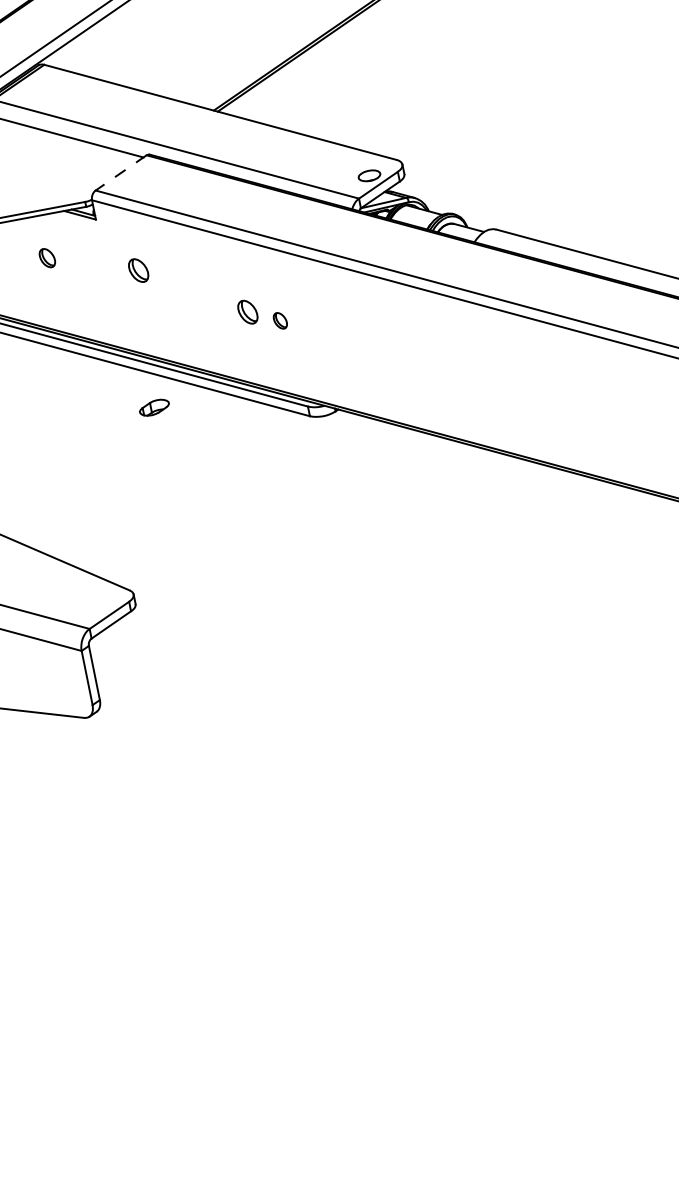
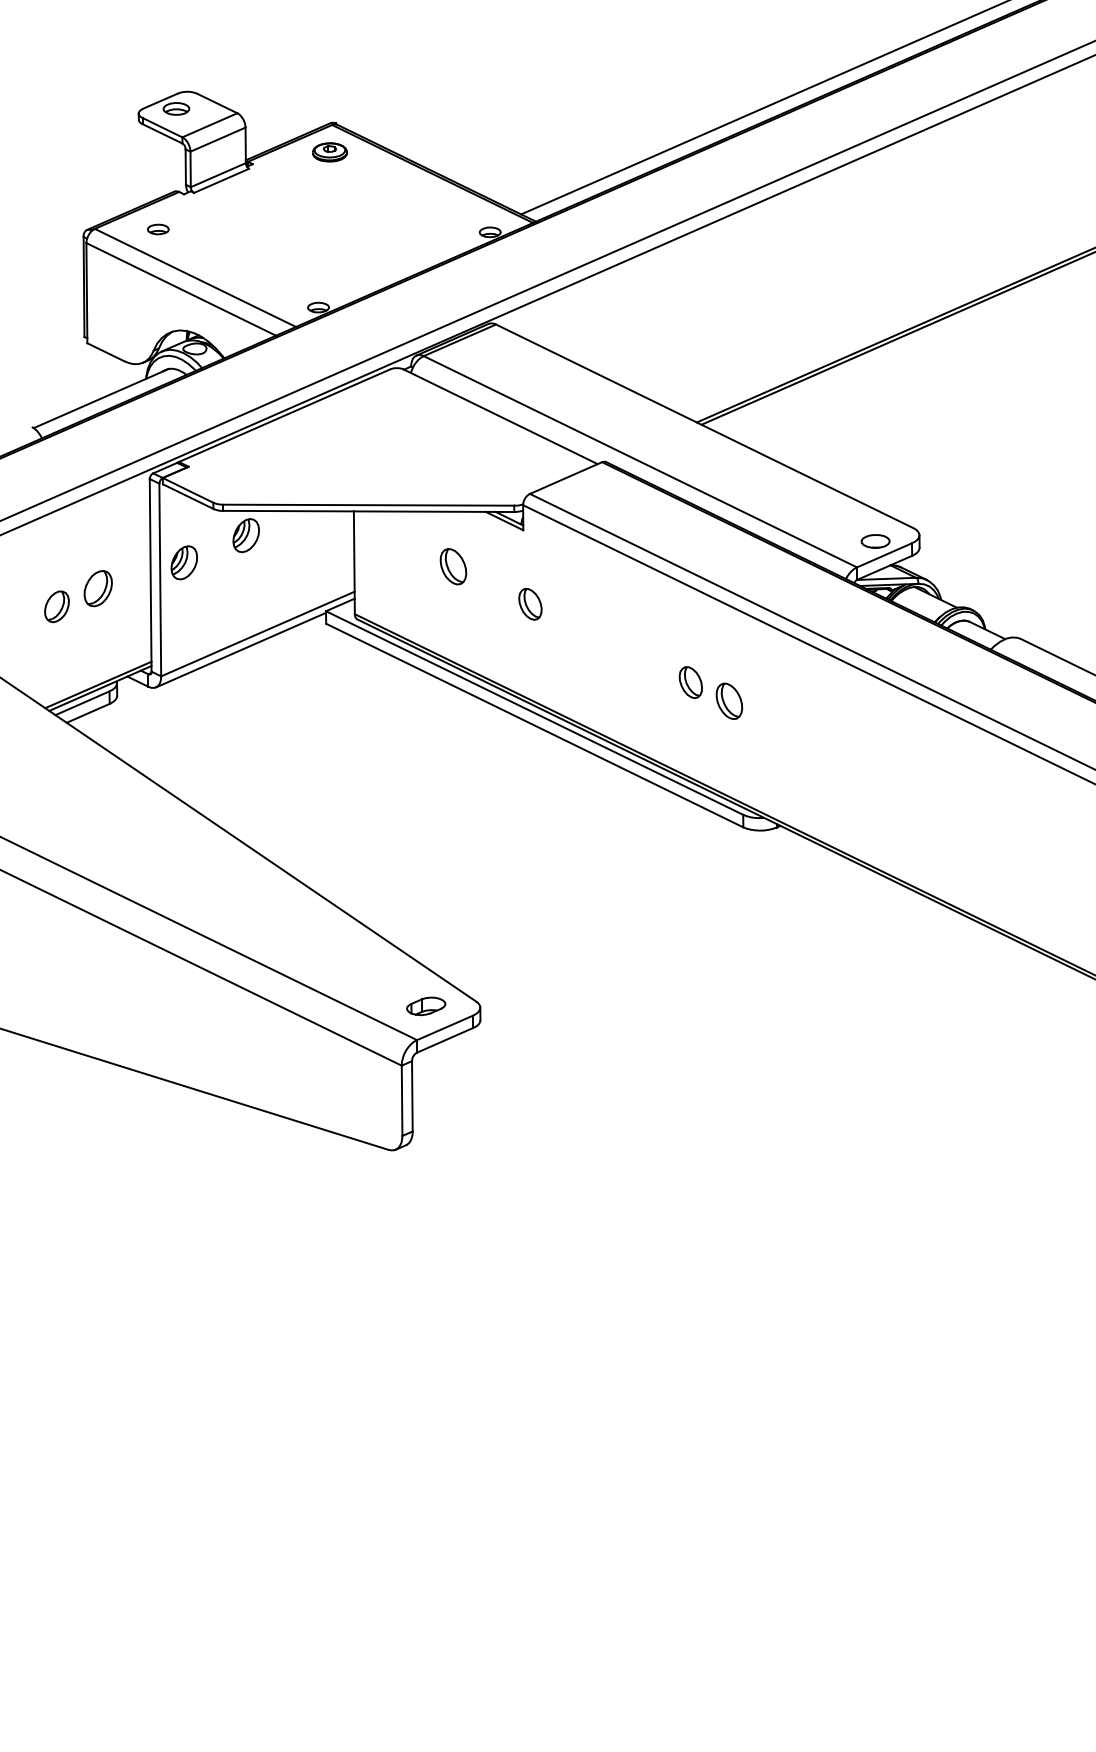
line: (120, 173) -> (565, 478), dashed -> solid
part: (47, 257) -> (453, 566), size x1.43
part: (138, 270) -> (530, 604), moved
part: (280, 320) -> (729, 700), size x1.67
part: (154, 407) -> (426, 1006), moved

